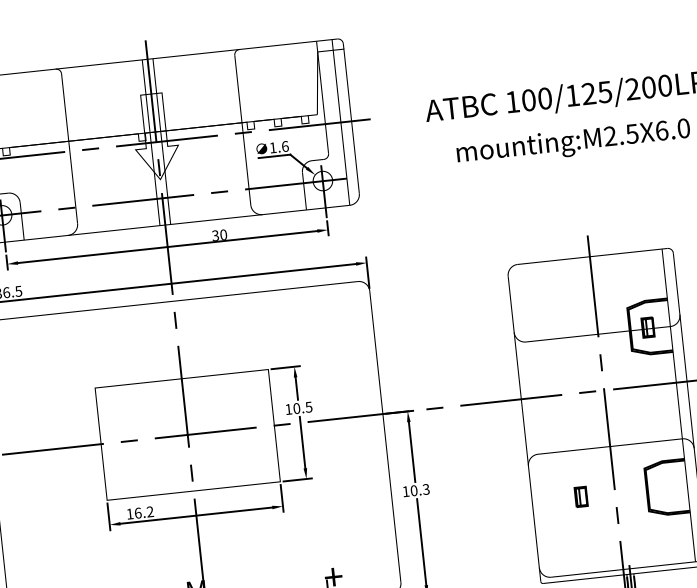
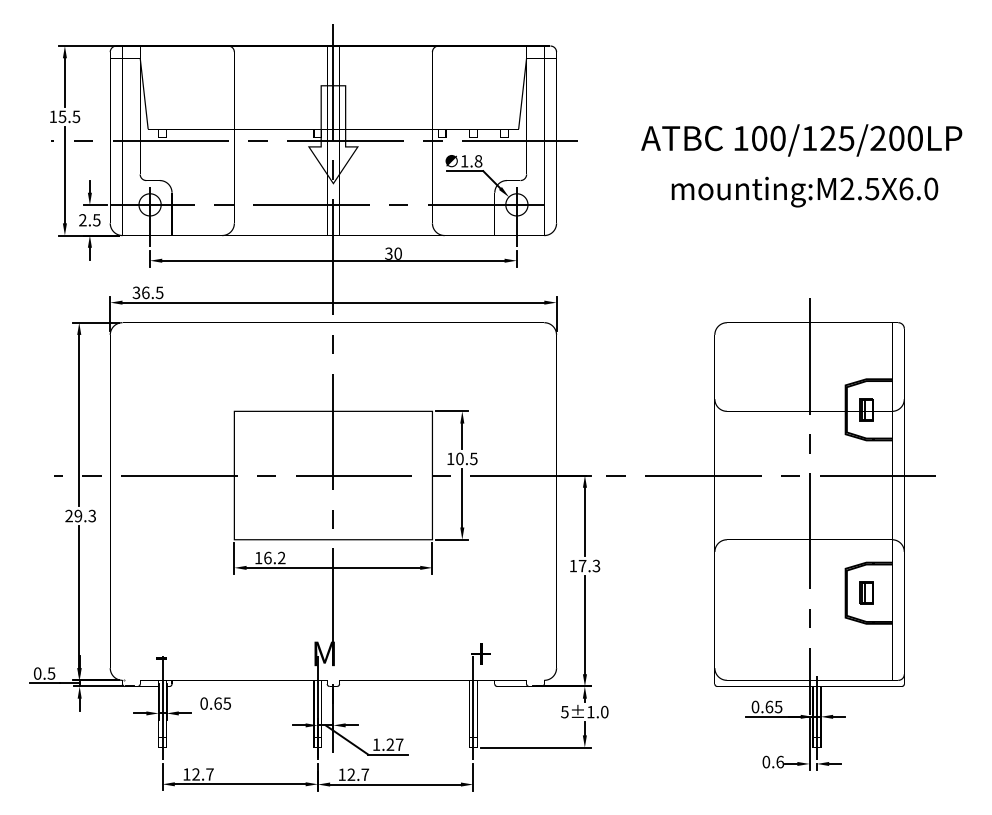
text: (285, 146) -> (478, 161), 1.6 -> 1.8
text: (413, 490) -> (582, 565), 10.3 -> 17.3
part: (580, 496) -> (866, 592), moved

